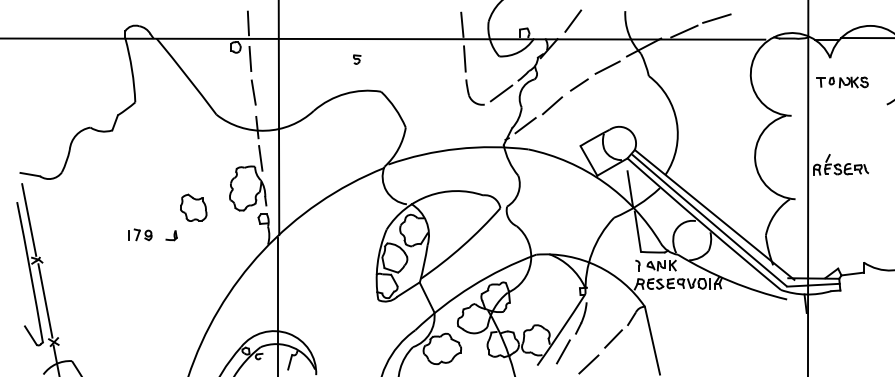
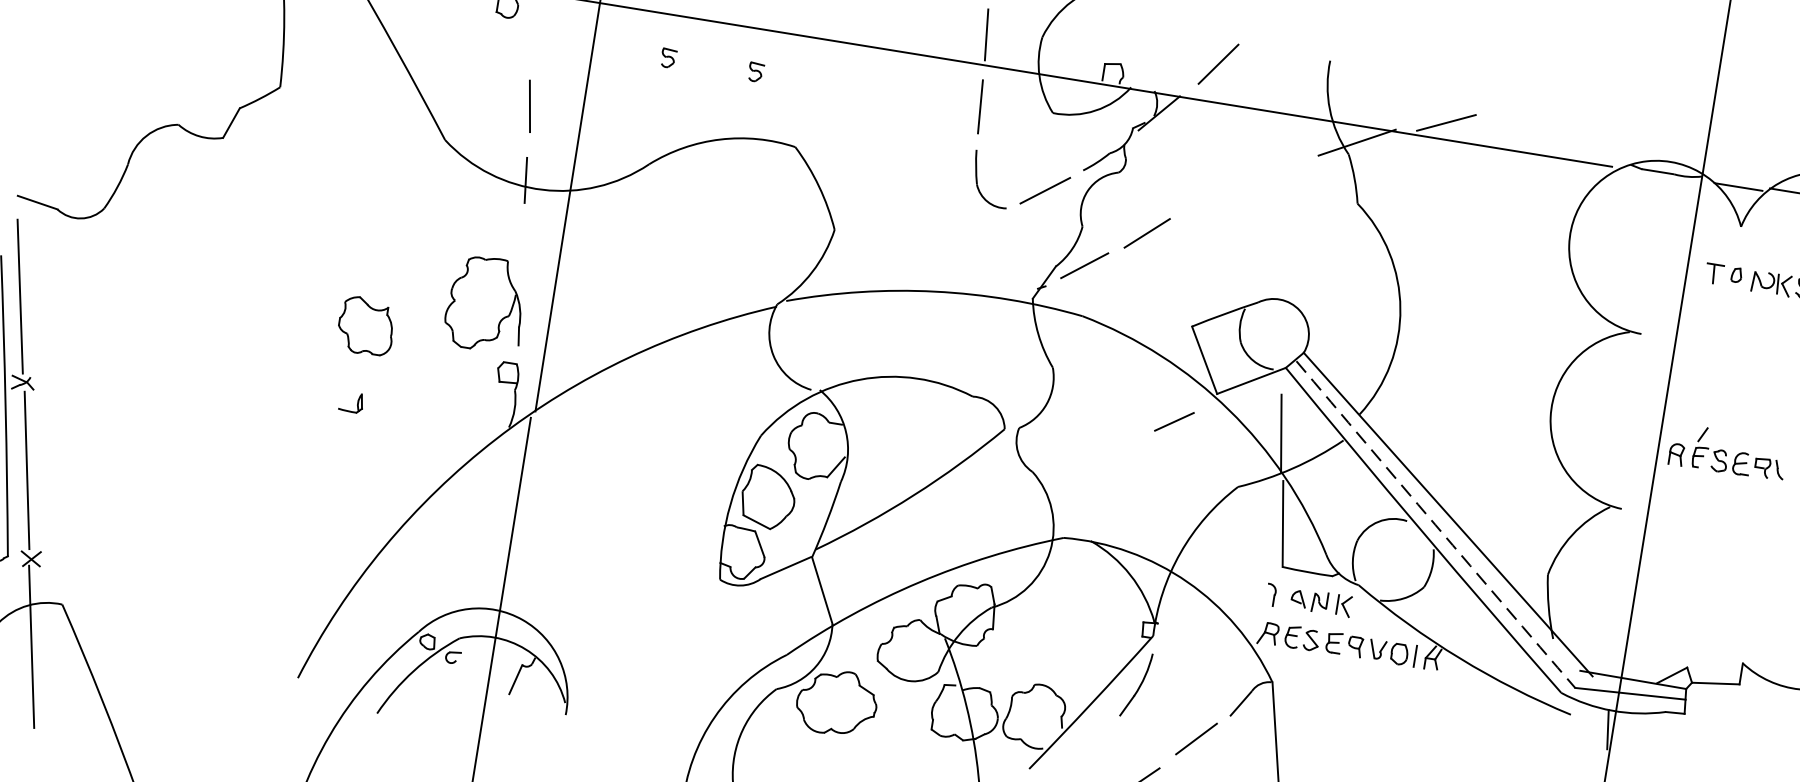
line: (716, 18) -> (1517, 106), removed
line: (250, 58) -> (534, 34), removed
part: (315, 59) -> (669, 58), added
line: (607, 67) -> (1274, 172), removed
line: (579, 84) -> (1174, 420), moved
line: (260, 158) -> (522, 245), removed
arc: (709, 220) -> (1435, 524), solid -> dashed
part: (140, 234) -> (246, 363), removed
part: (171, 235) -> (351, 402), moved
line: (563, 351) -> (1088, 748), removed

